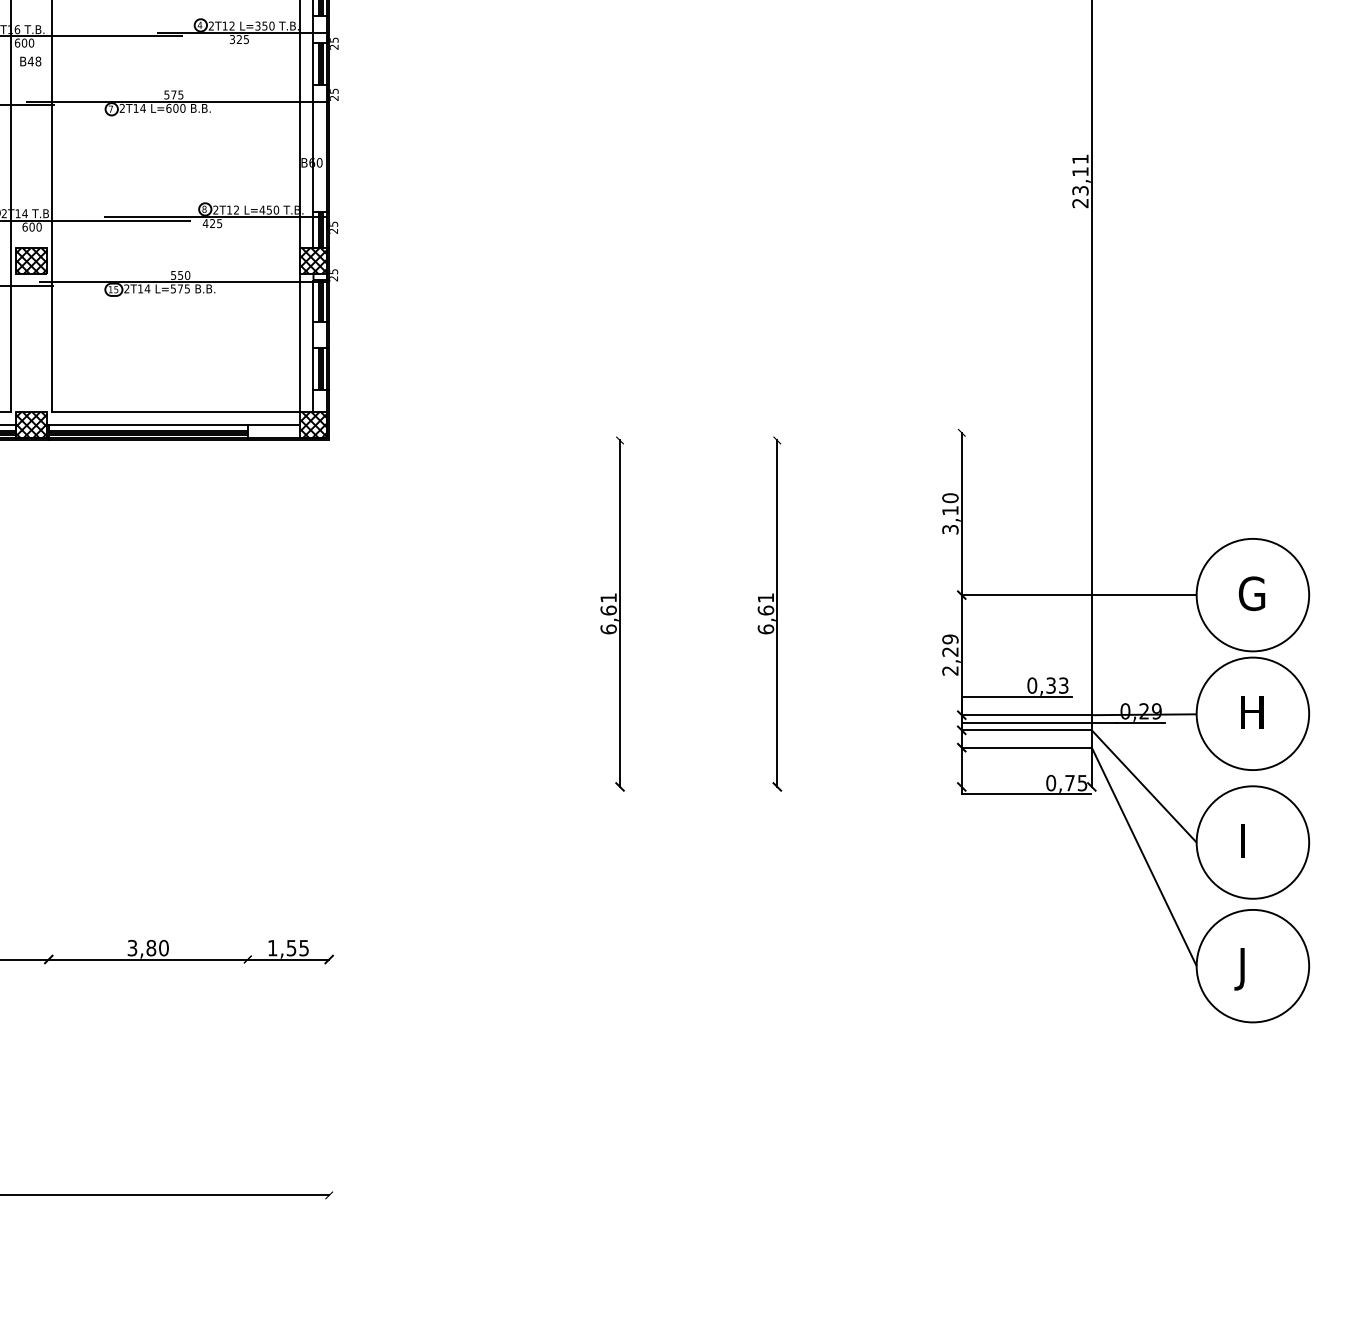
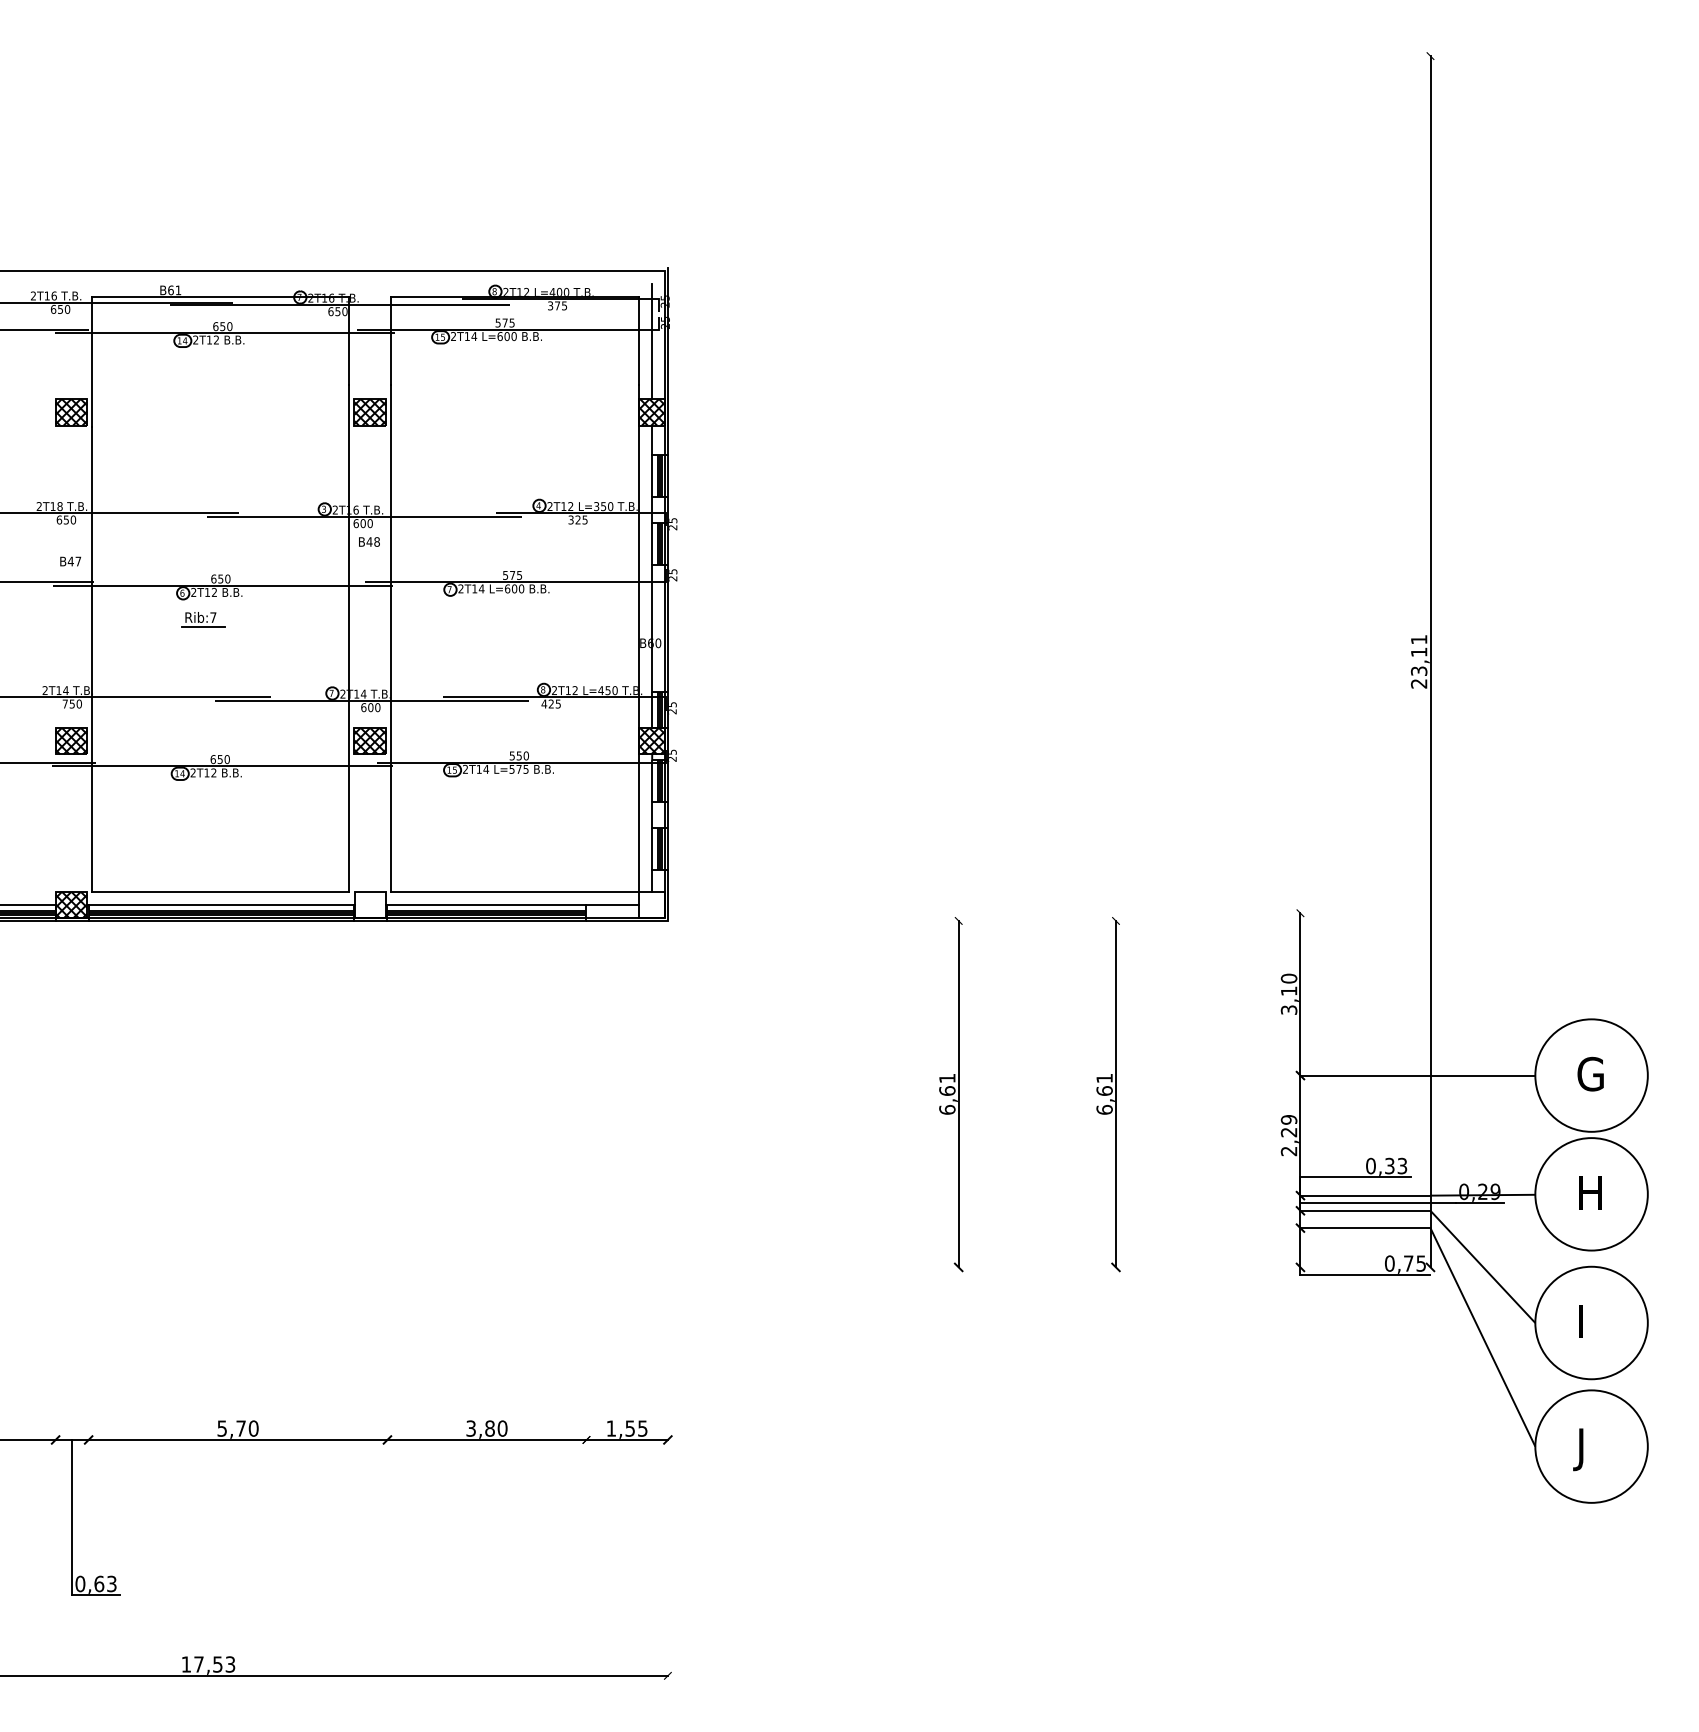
hatch: (30, 425) -> (369, 905), removed
hatch: (313, 425) -> (652, 905), removed

